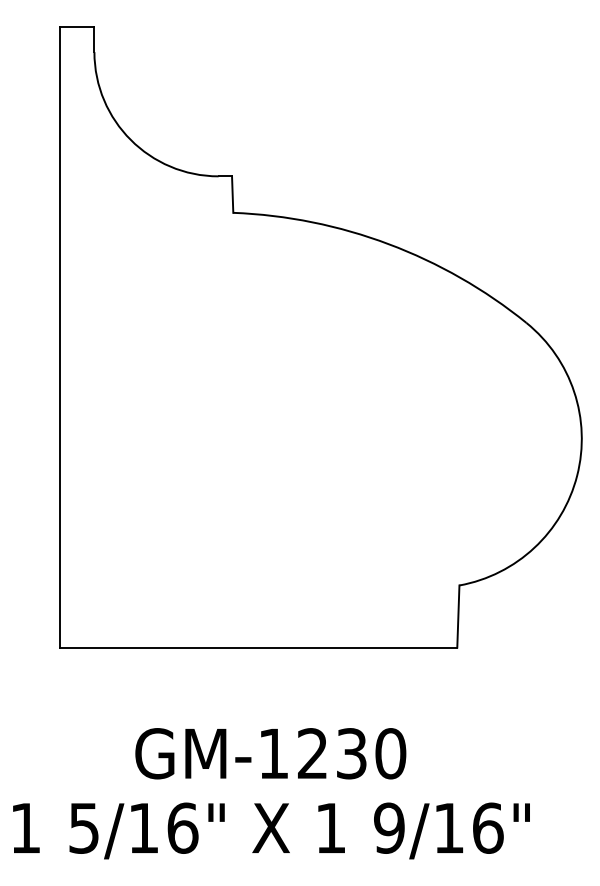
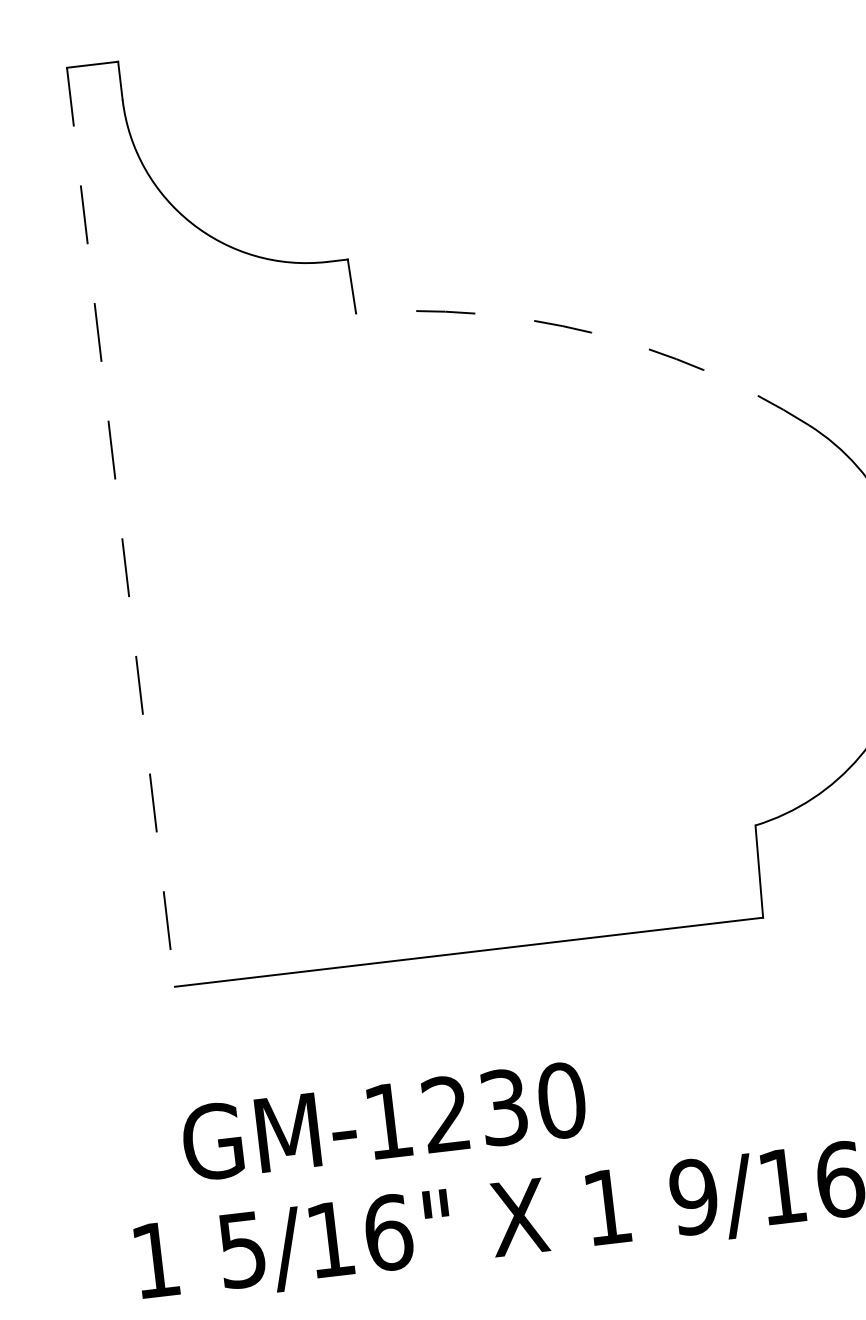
arc: (388, 244) -> (591, 333), solid -> dashed
line: (59, 337) -> (120, 528), solid -> dashed
text: (270, 753) -> (383, 1121), moved

